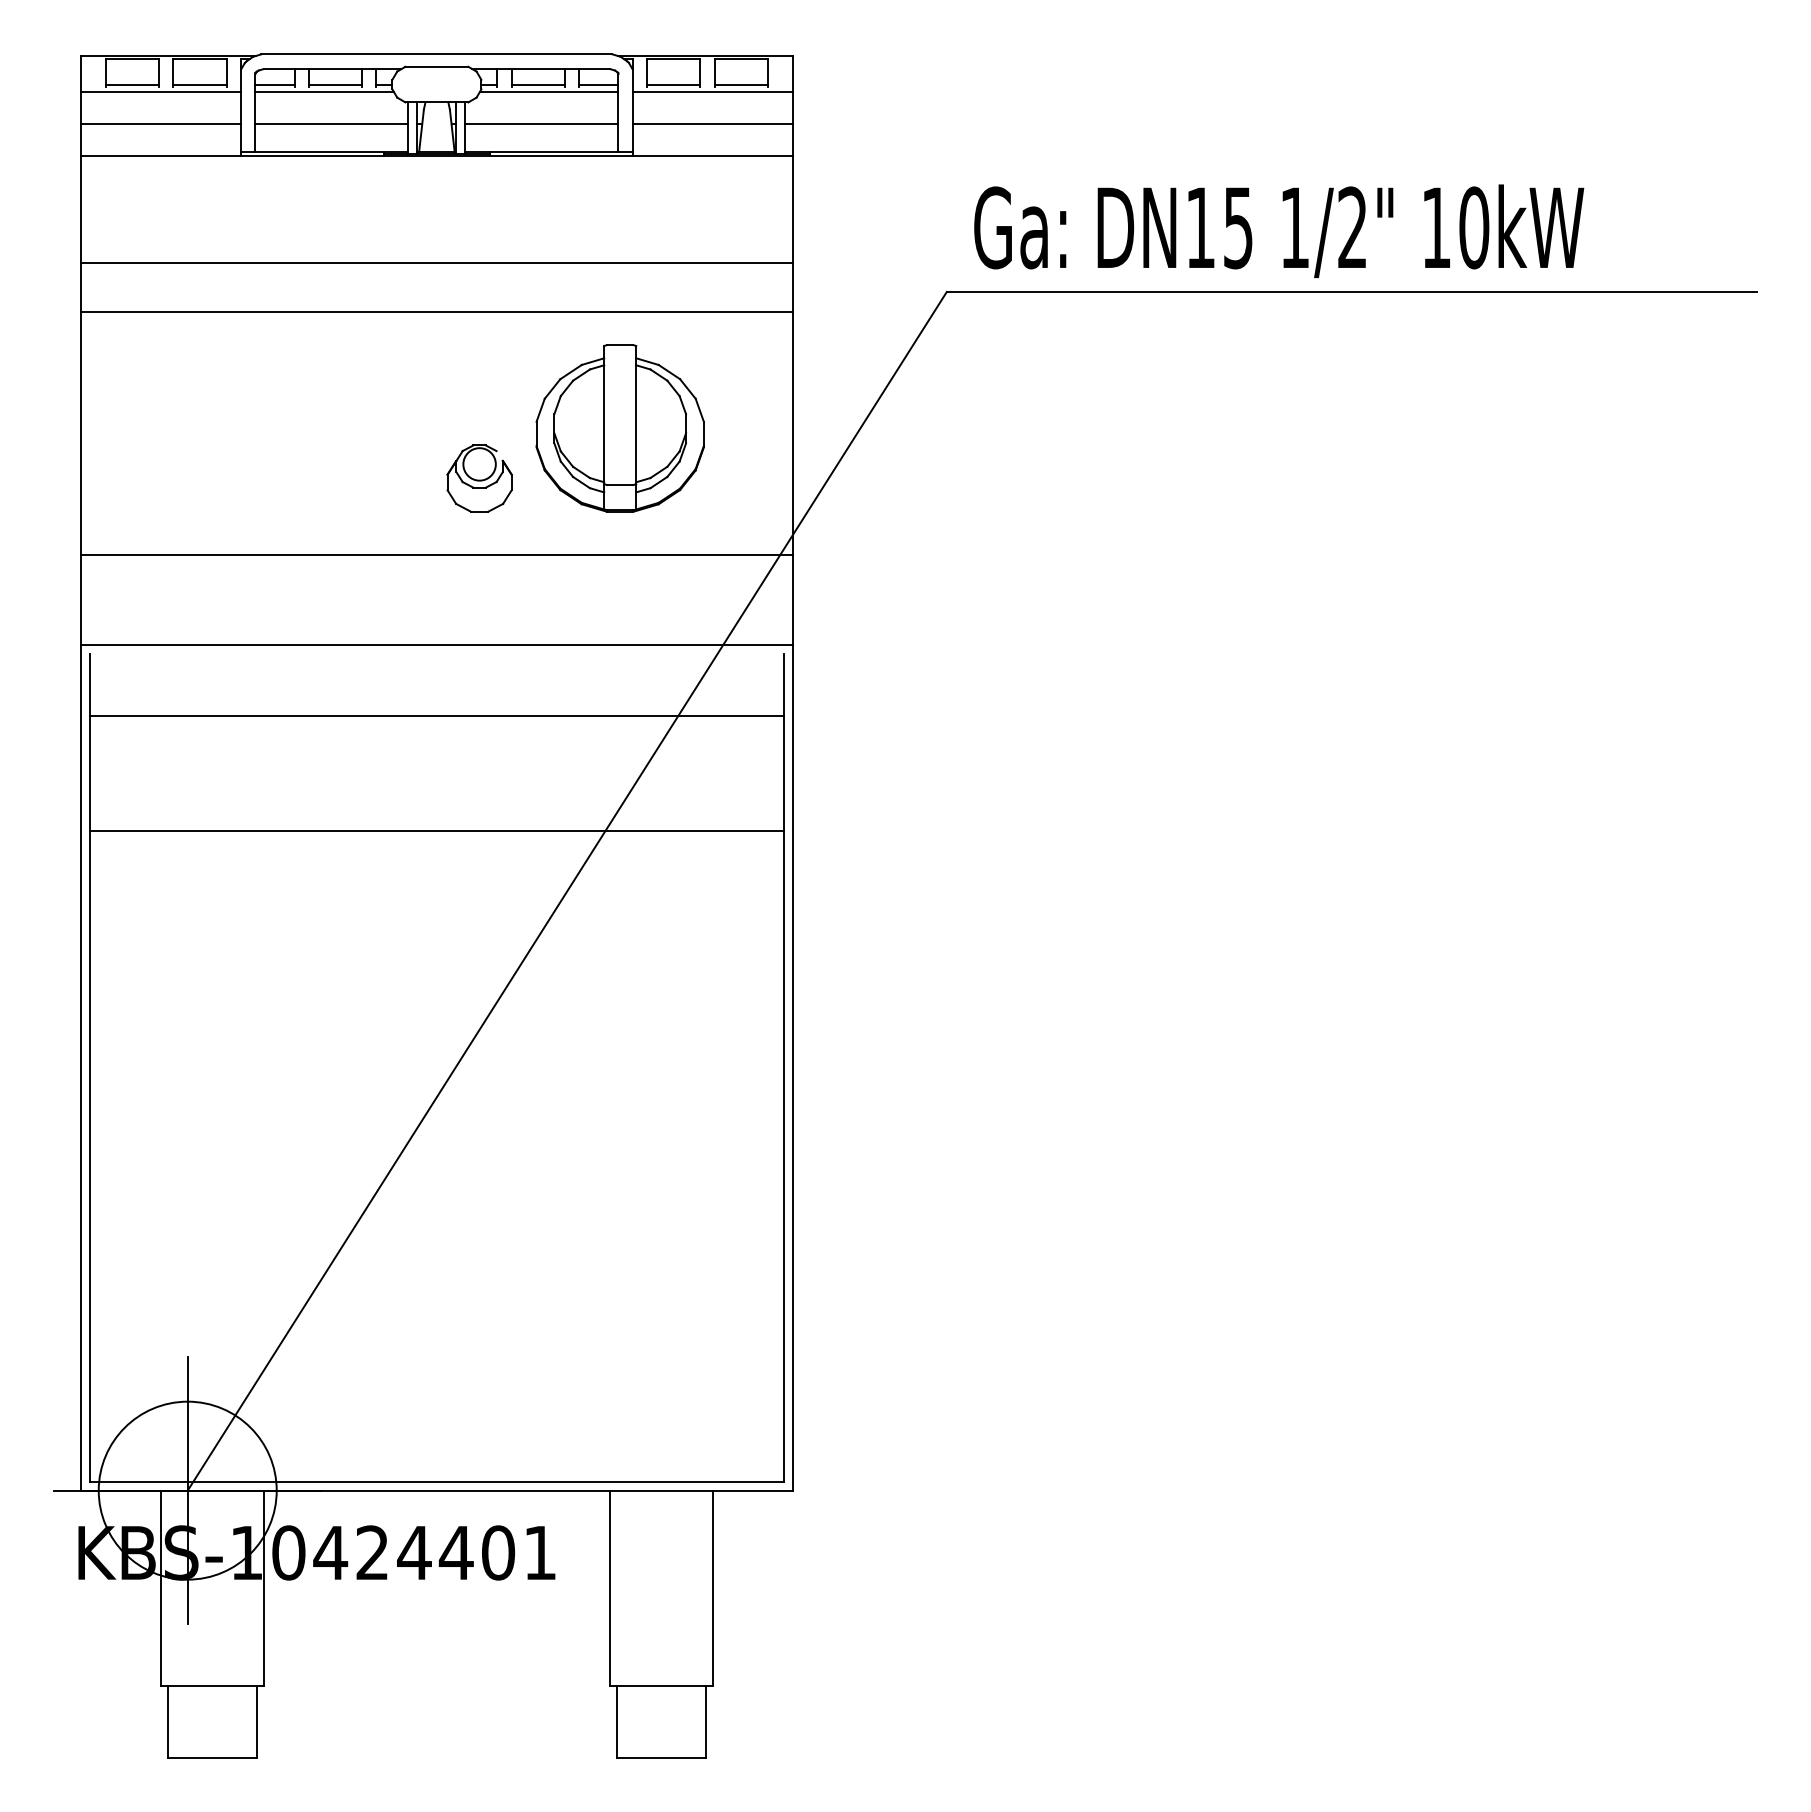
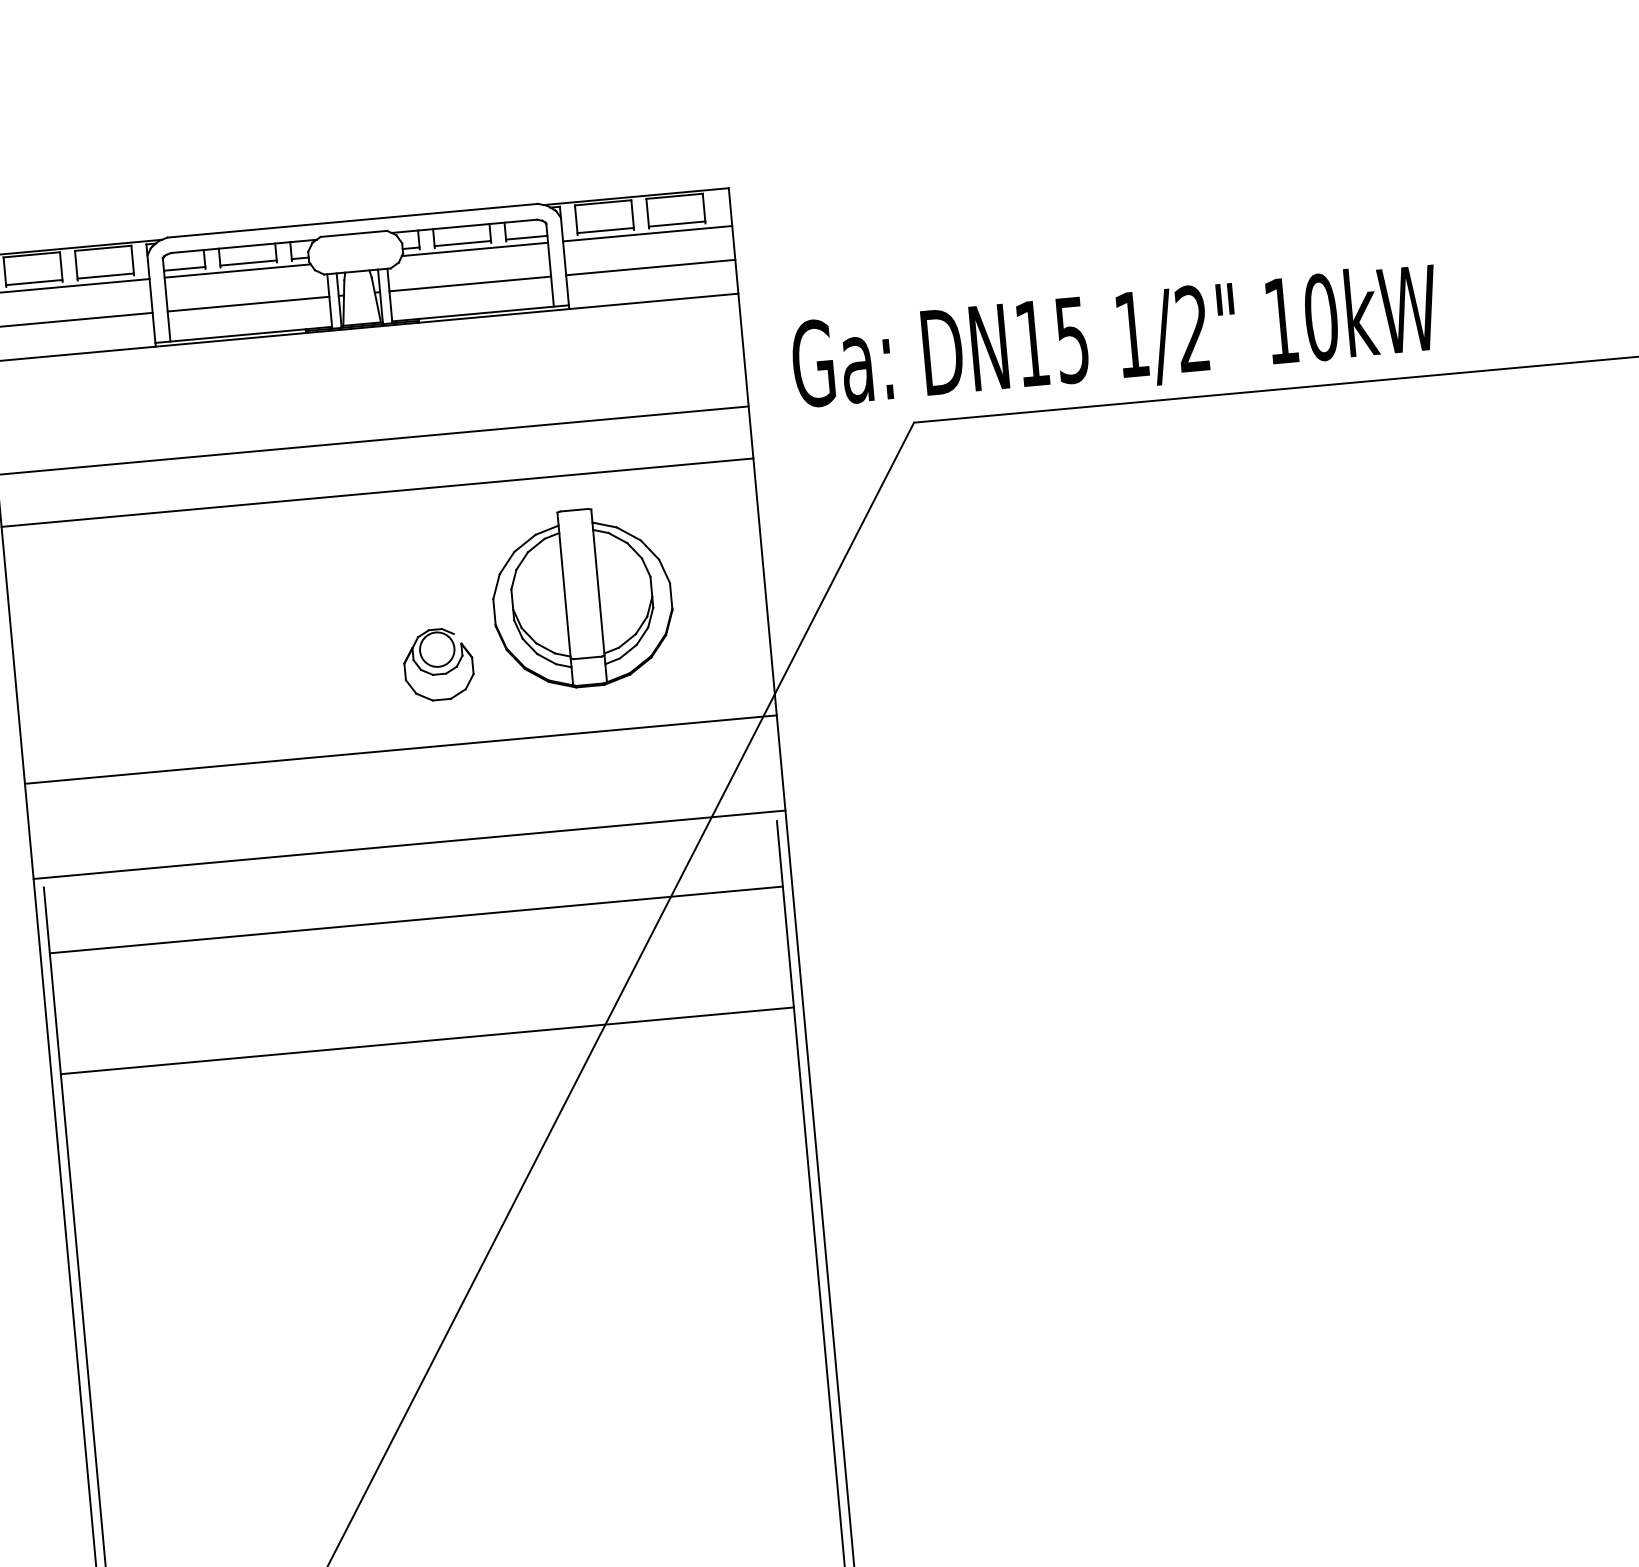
text: (1279, 231) -> (1115, 339), moved

